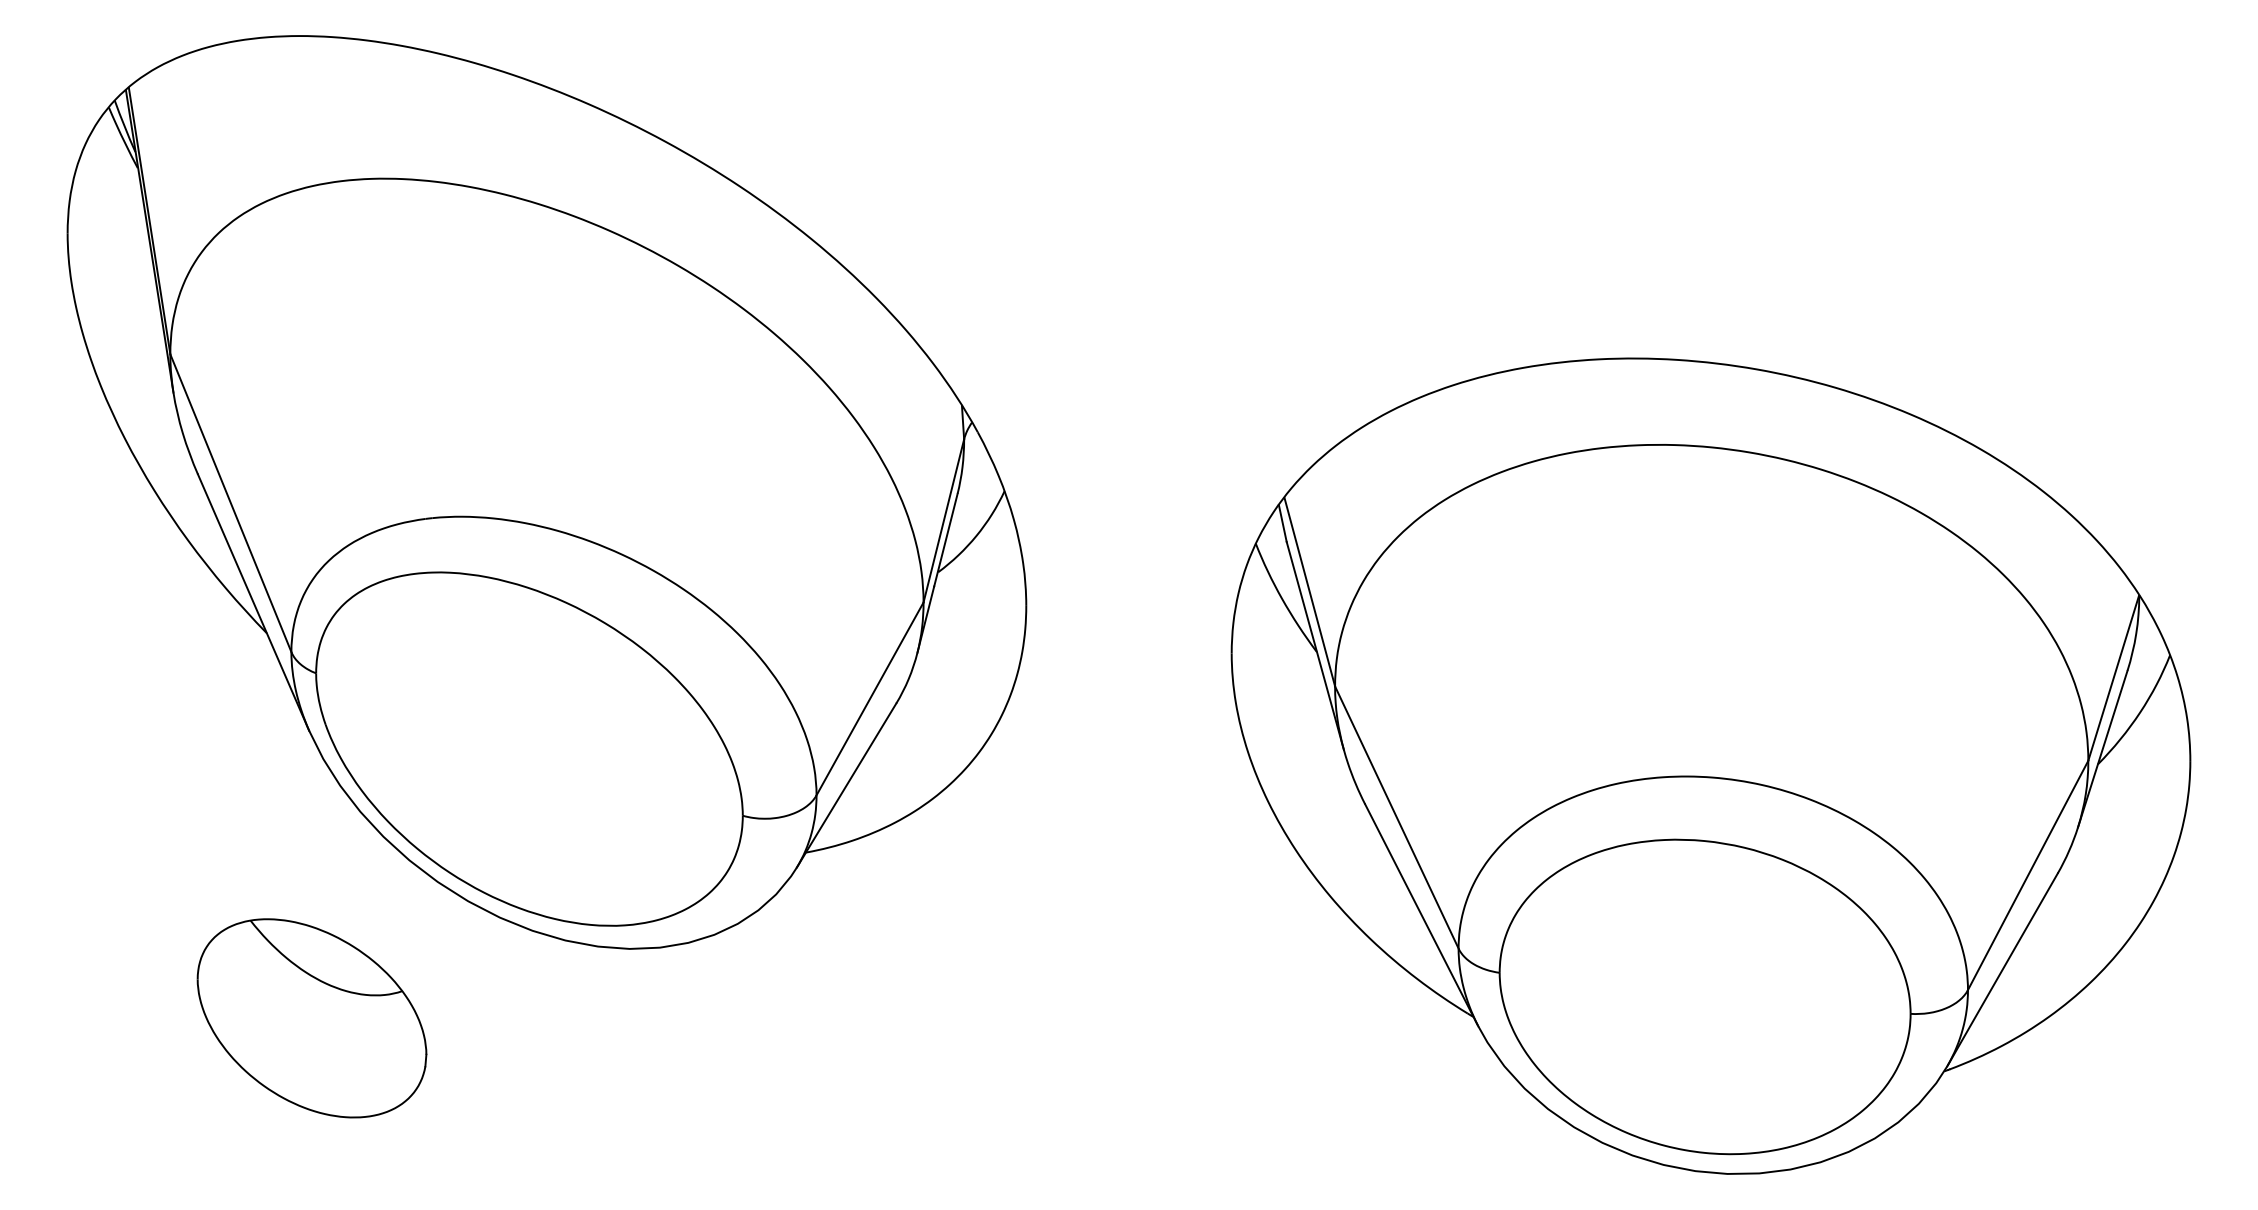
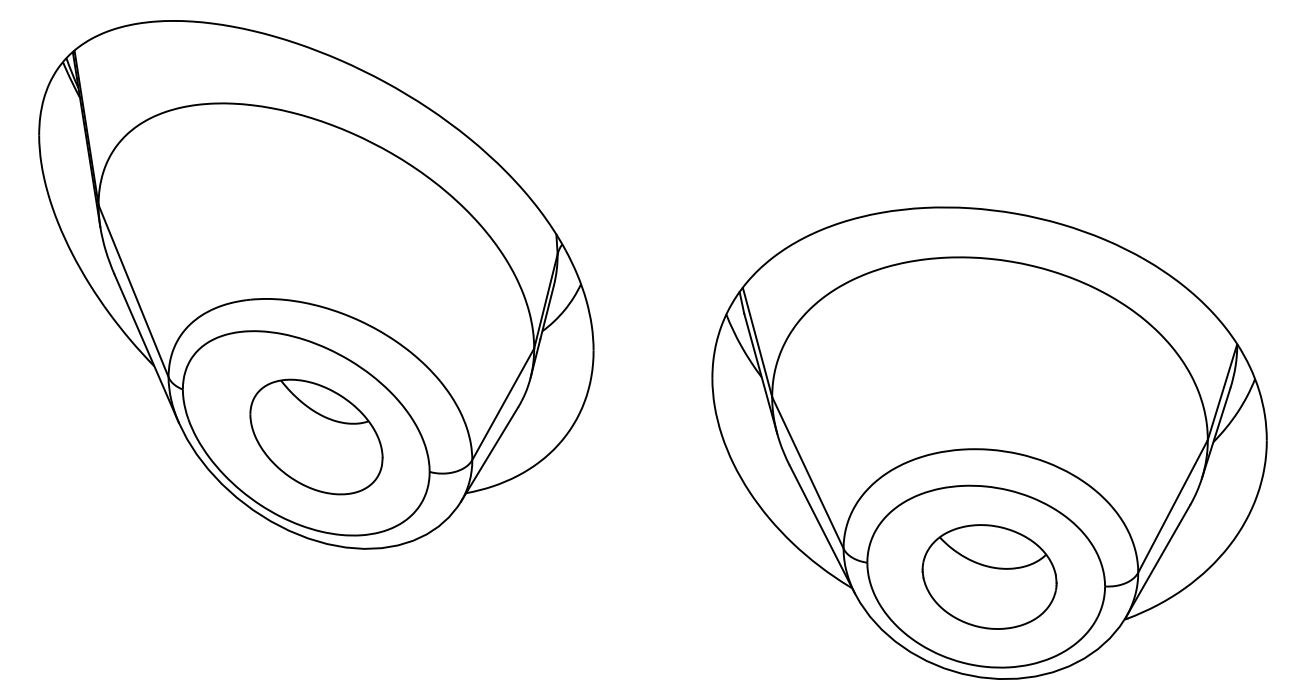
part: (1710, 996) -> (989, 576), added
part: (312, 1017) -> (316, 436), moved

